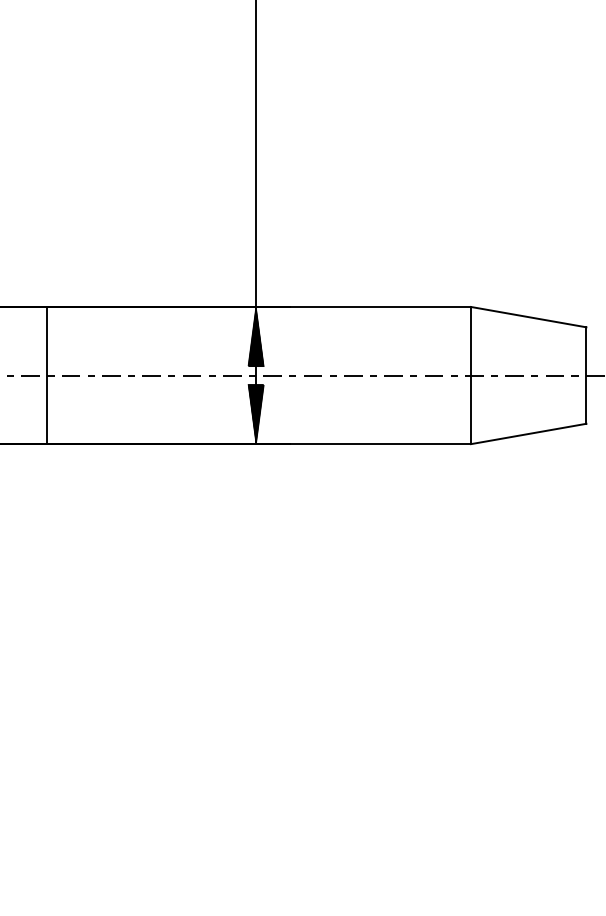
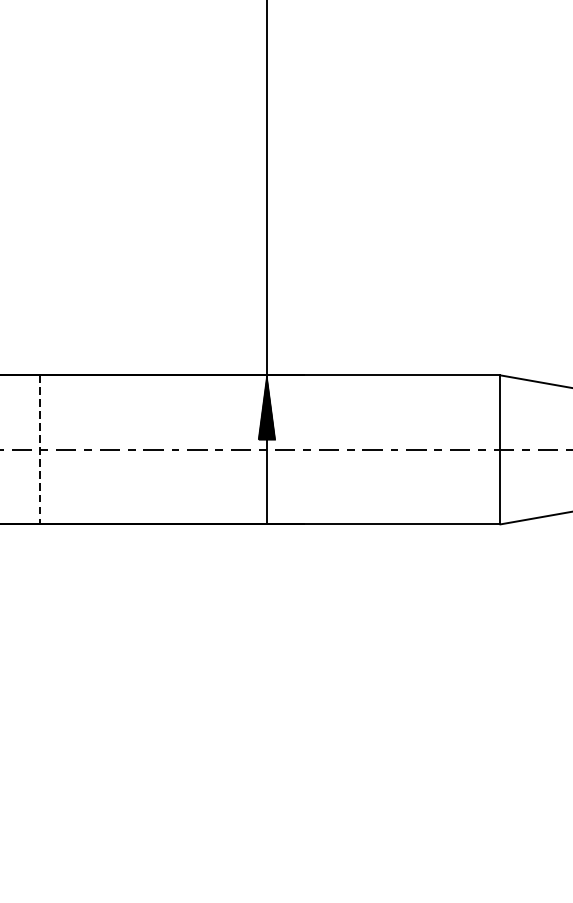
line: (47, 375) -> (40, 449), solid -> dashed
hatch: (255, 413) -> (266, 491), removed

